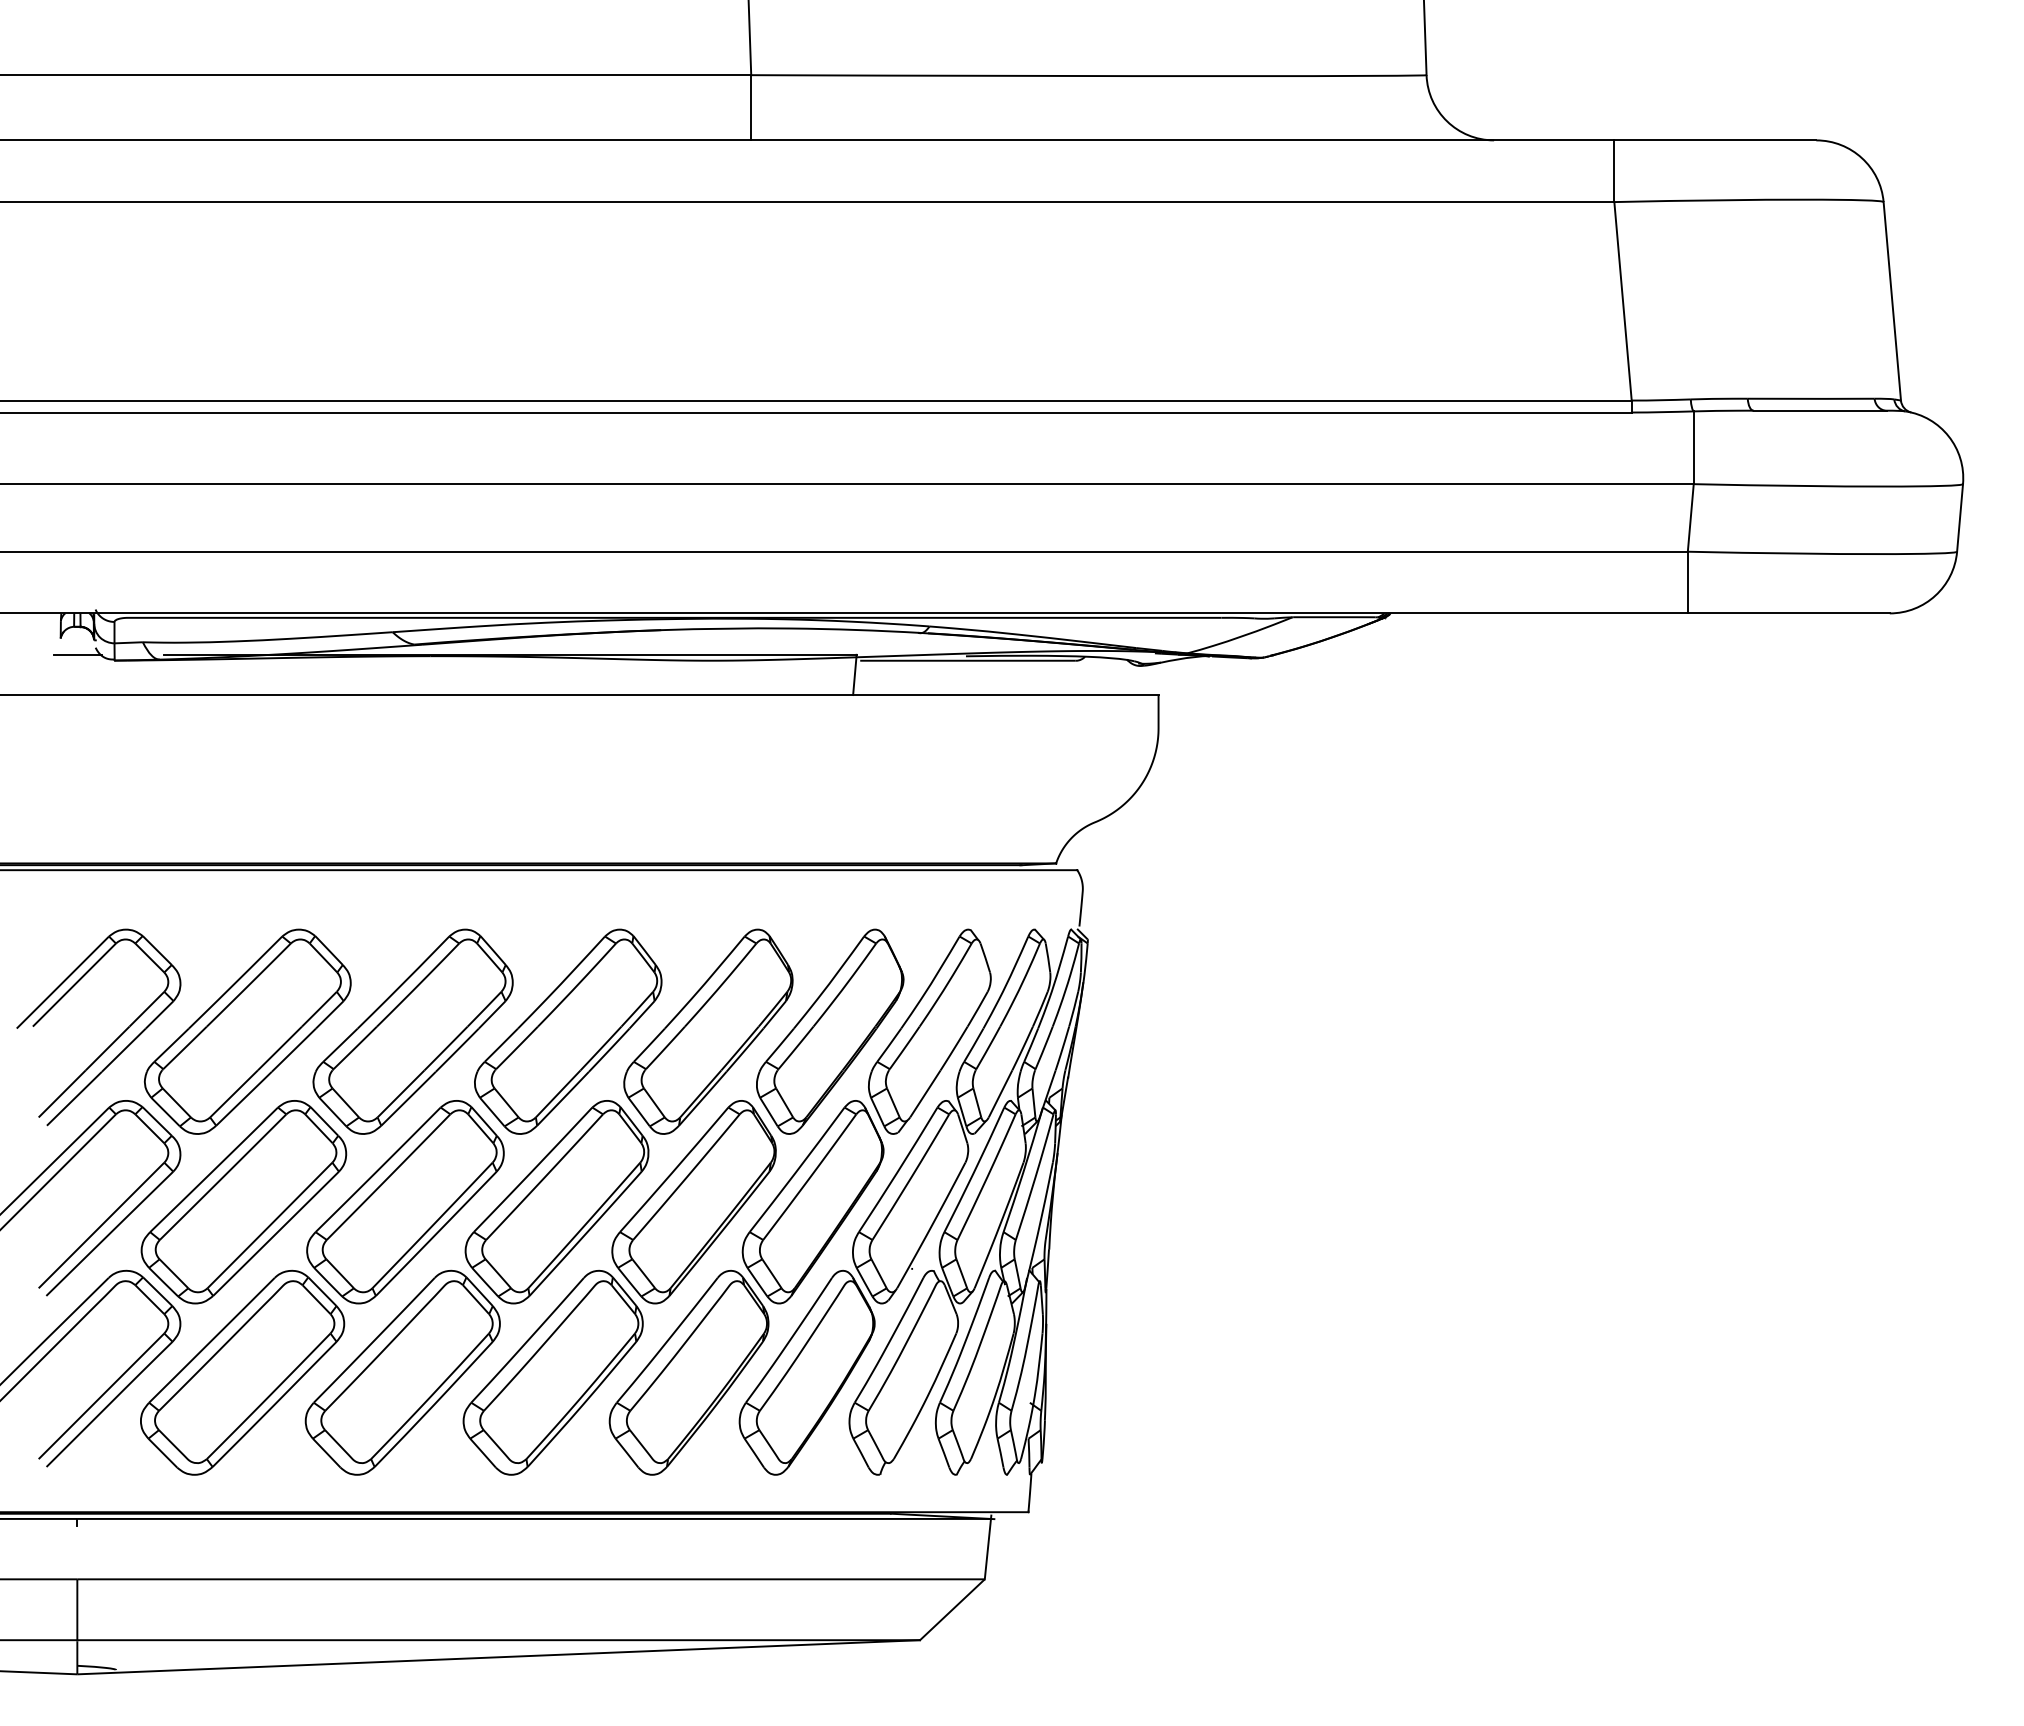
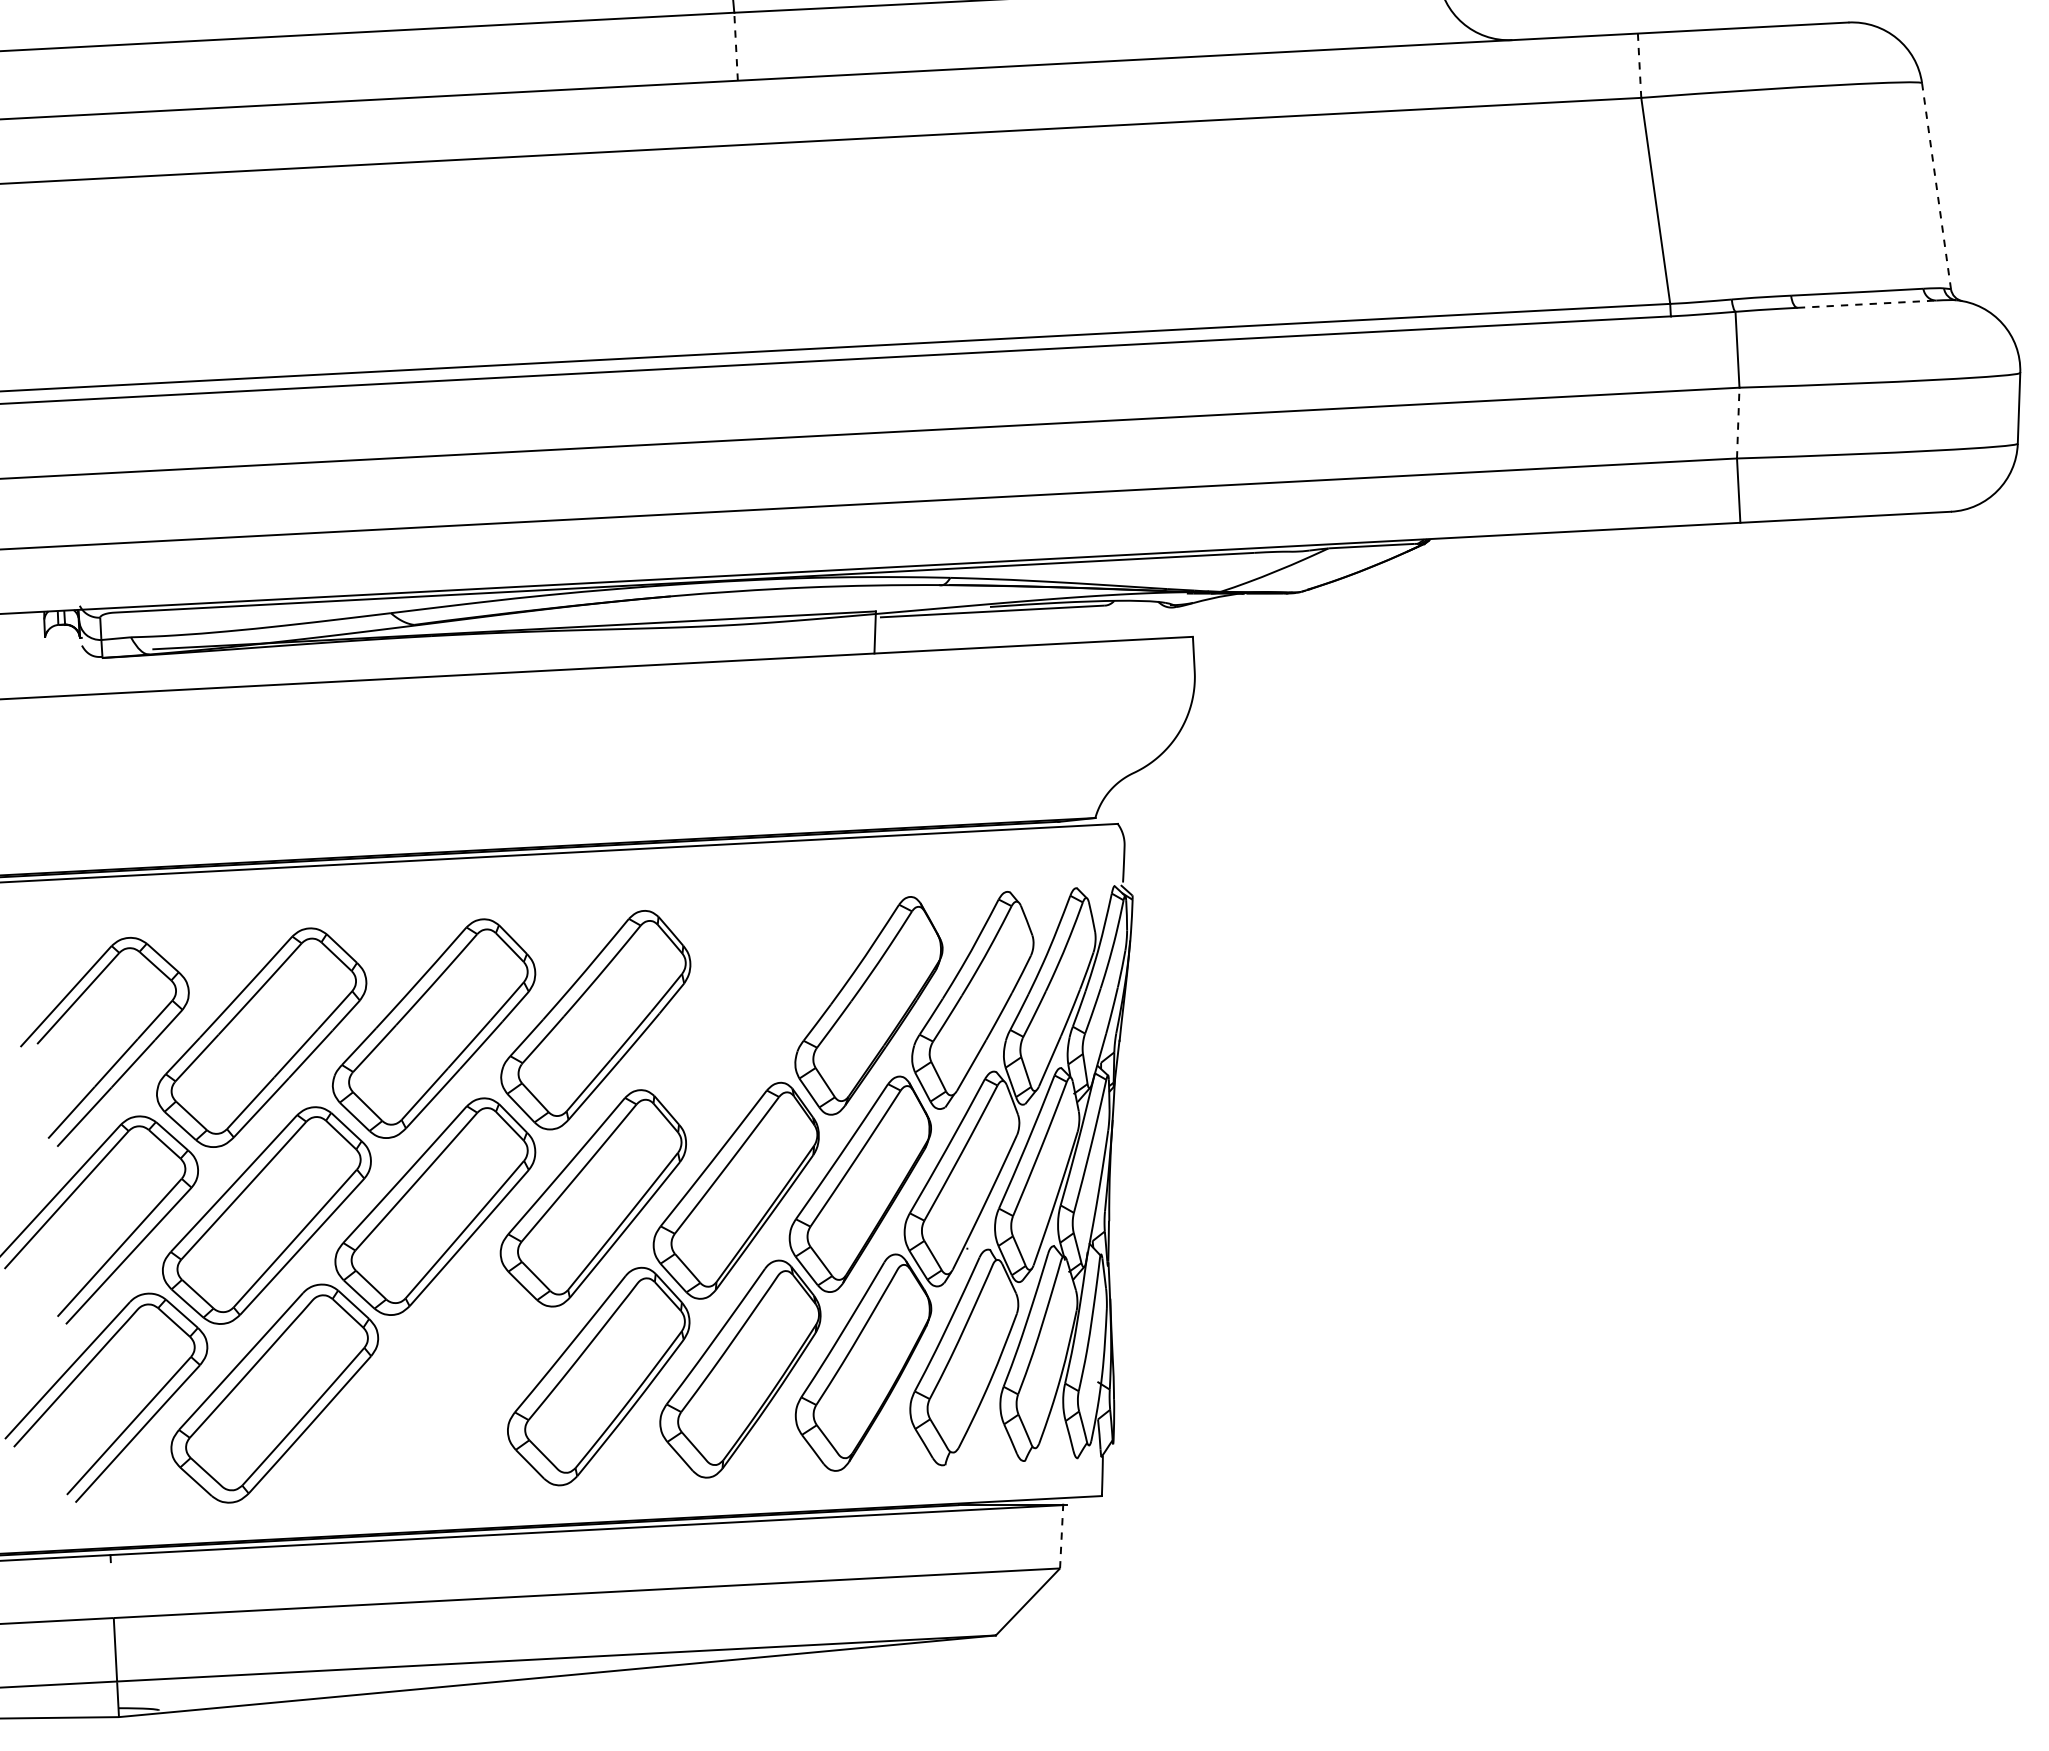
line: (751, 107) -> (736, 46), solid -> dashed
line: (1614, 171) -> (1639, 65), solid -> dashed
line: (1892, 301) -> (1936, 186), solid -> dashed
line: (1820, 410) -> (1867, 303), solid -> dashed
line: (1690, 517) -> (1737, 422), solid -> dashed
line: (77, 654) -> (63, 653), removed
part: (708, 1031) -> (742, 1012), removed
part: (402, 1372) -> (441, 1384), removed
line: (988, 1546) -> (1062, 1534), solid -> dashed

